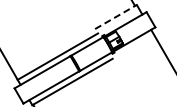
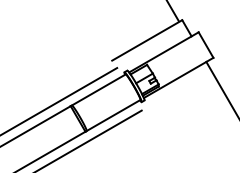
line: (116, 16) -> (148, 39), dashed -> solid

